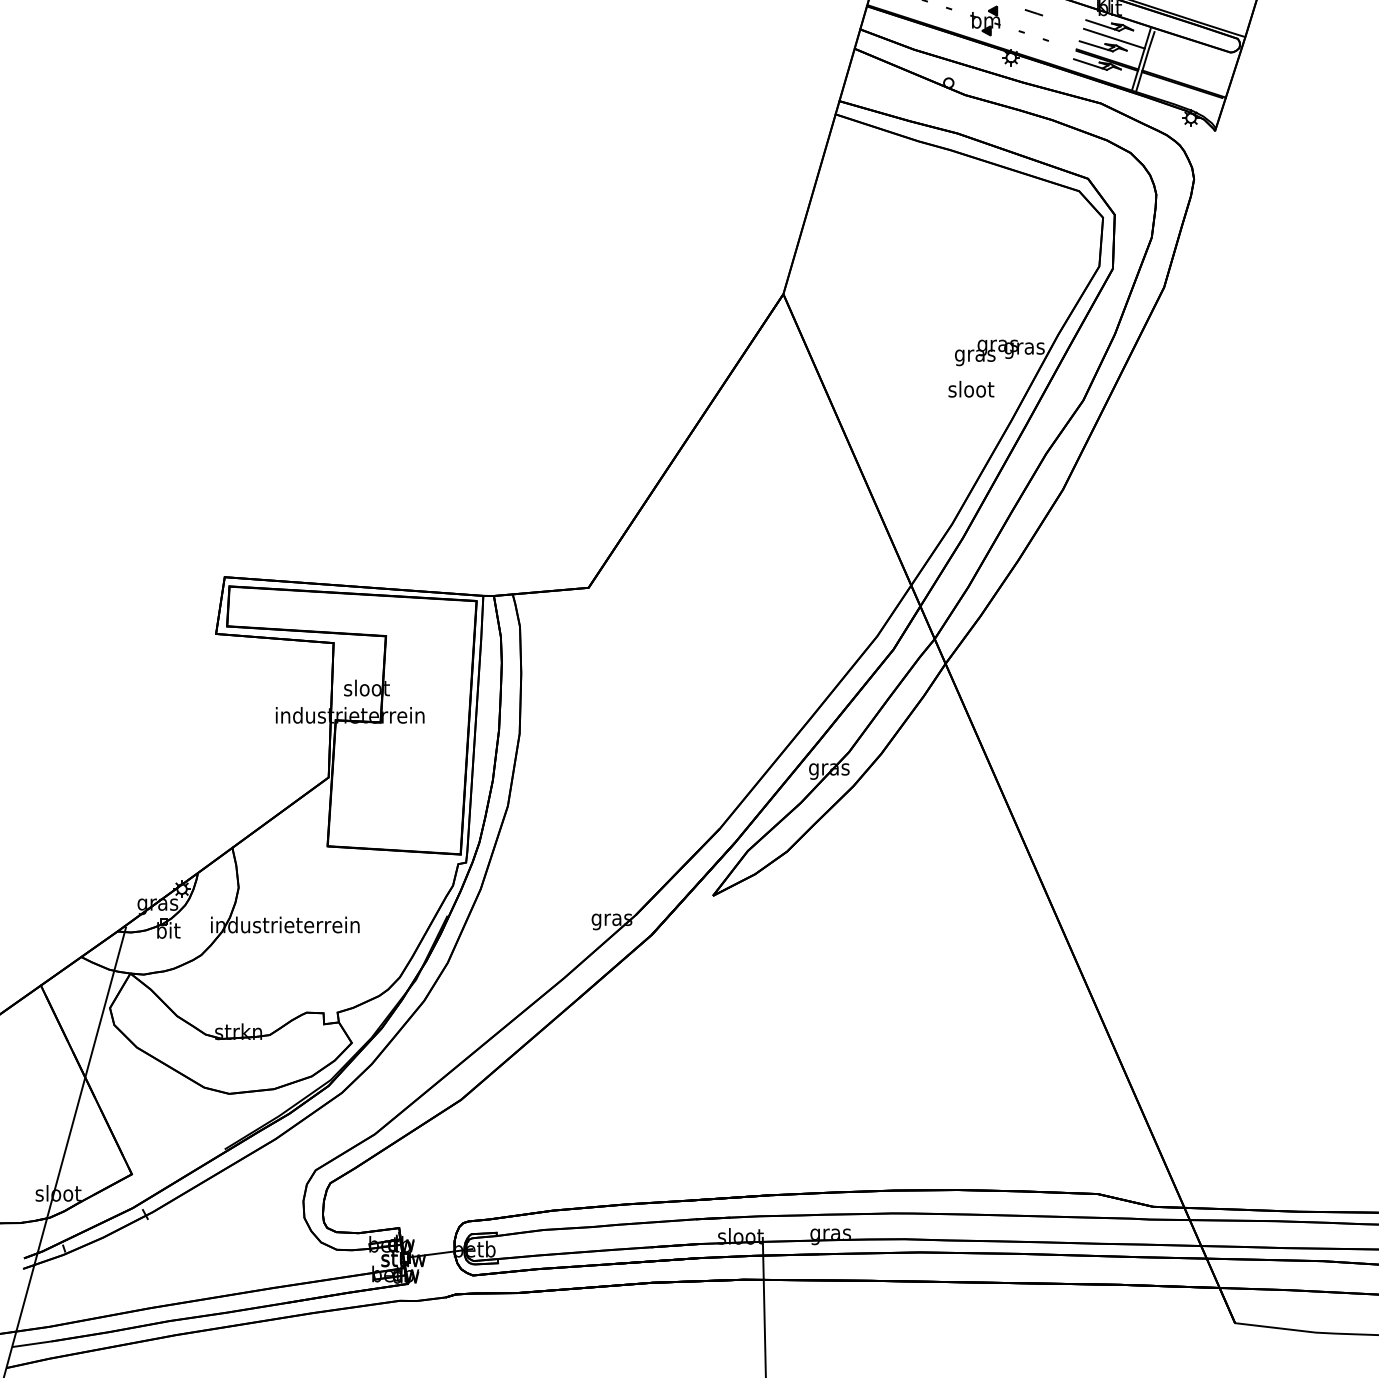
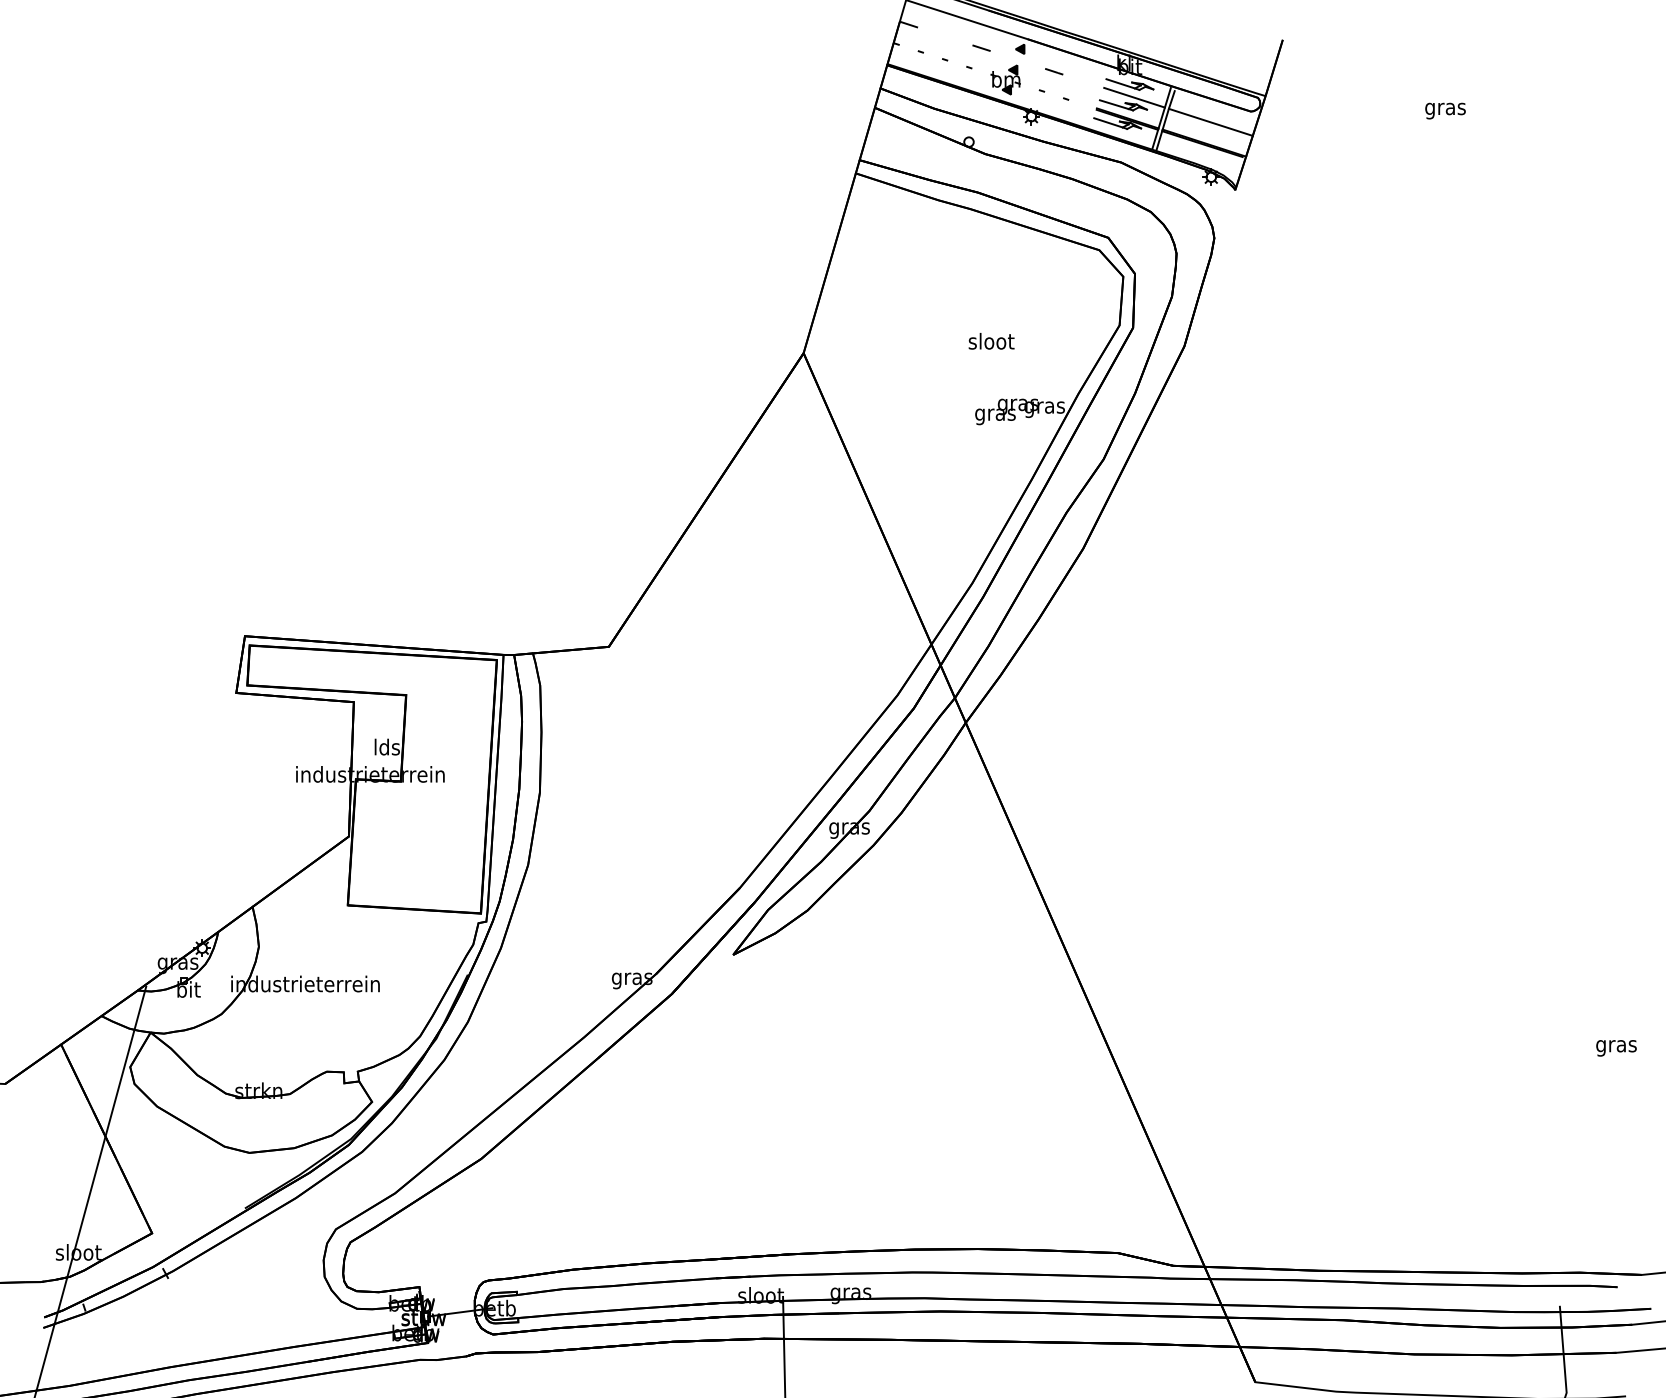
line: (1190, 62) -> (1210, 121), added
text: (971, 389) -> (991, 341), moved
text: (367, 687) -> (387, 746), sloot -> lds

